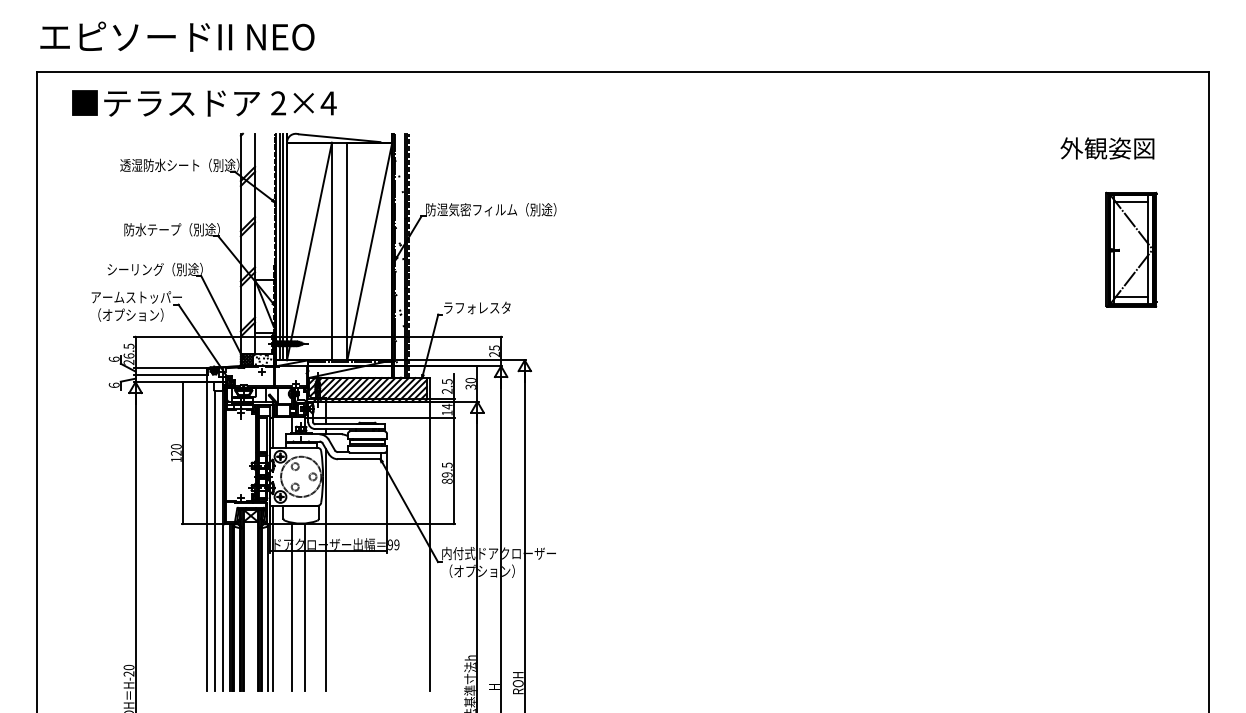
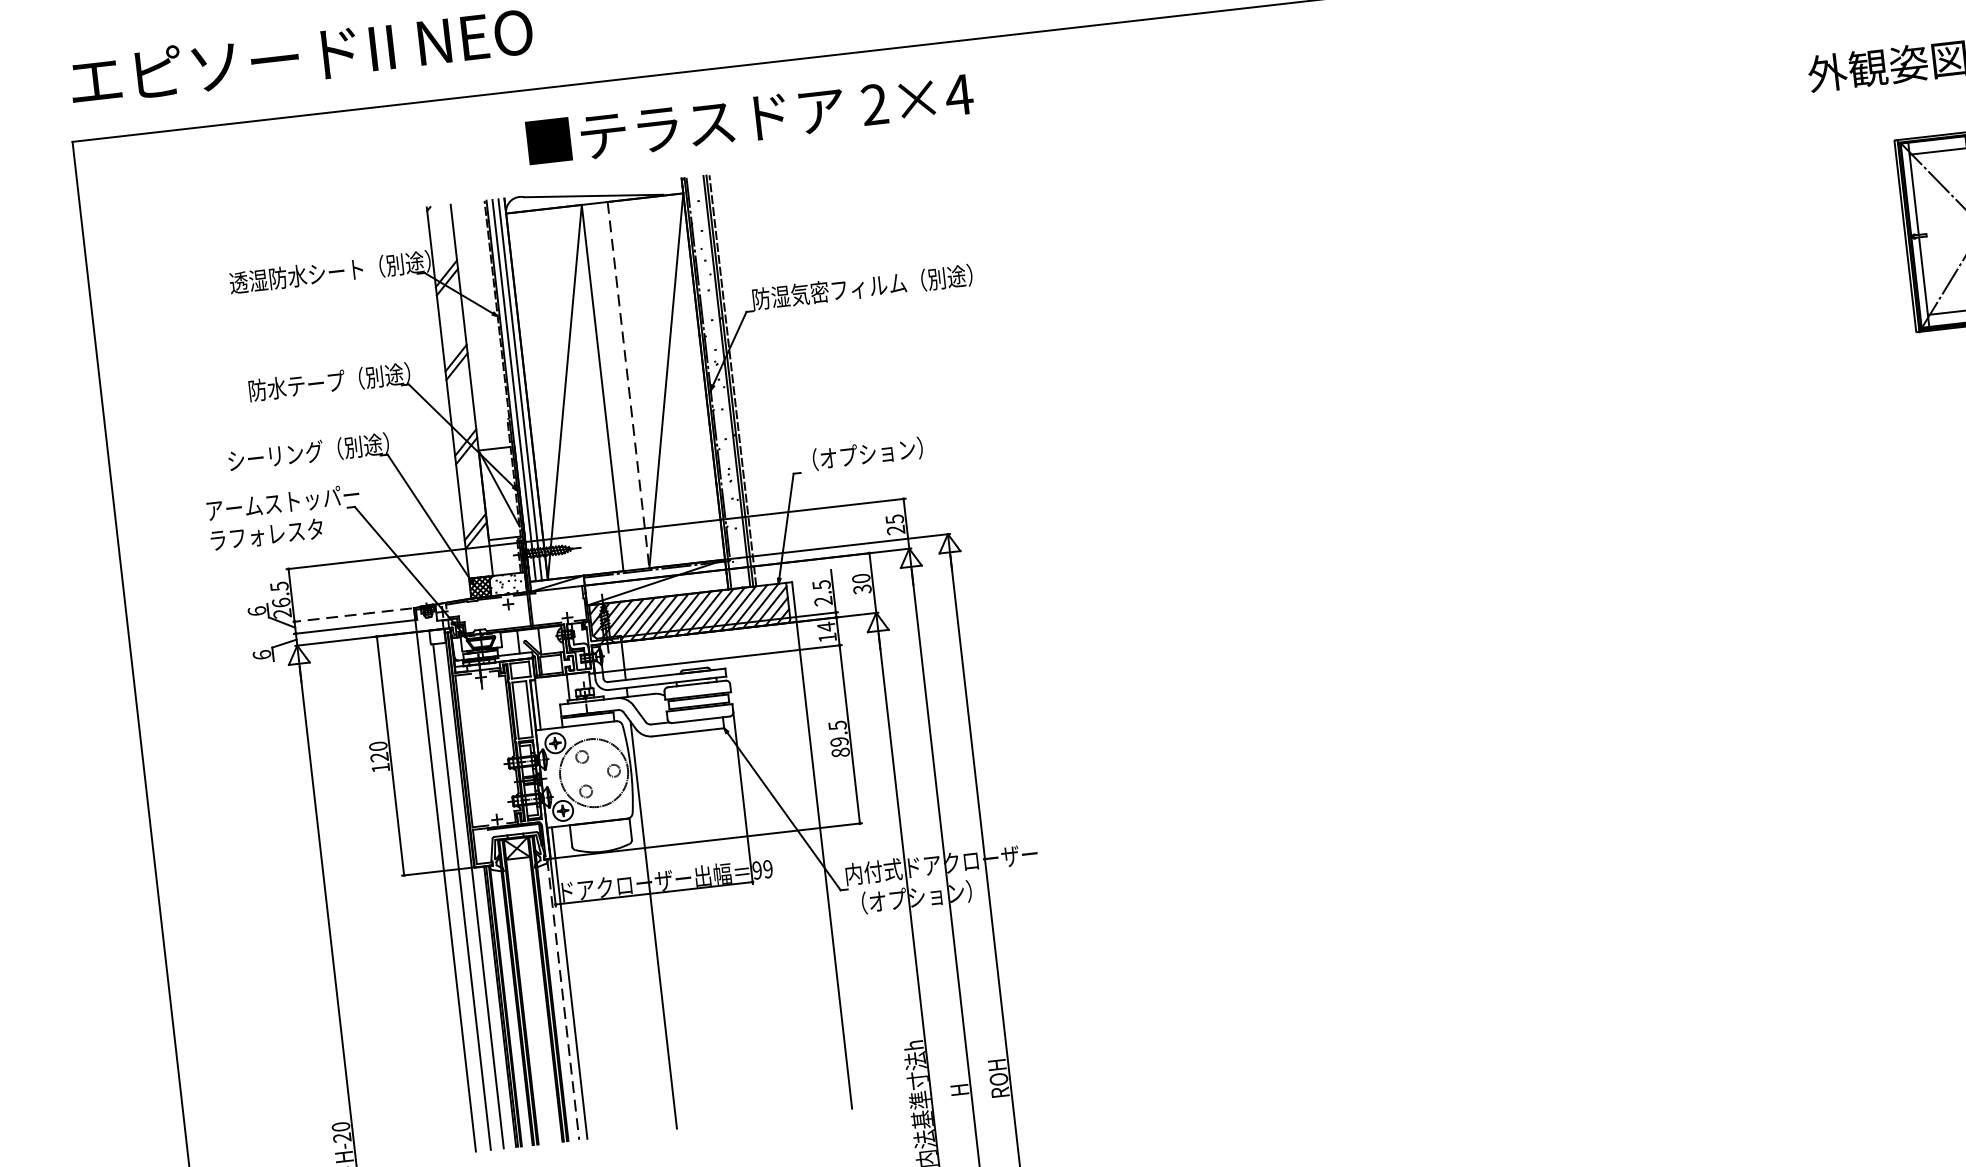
text: (204, 103) -> (750, 119), moved
line: (347, 251) -> (628, 385), solid -> dashed
text: (479, 307) -> (861, 453), ラフォレスタ -> （オプション）
text: (127, 314) -> (270, 533), （オプション） -> ラフォレスタ
line: (169, 368) -> (351, 616), solid -> dashed
line: (291, 607) -> (602, 994), removed
line: (304, 607) -> (624, 992), removed
line: (267, 608) -> (562, 1001), solid -> dashed

